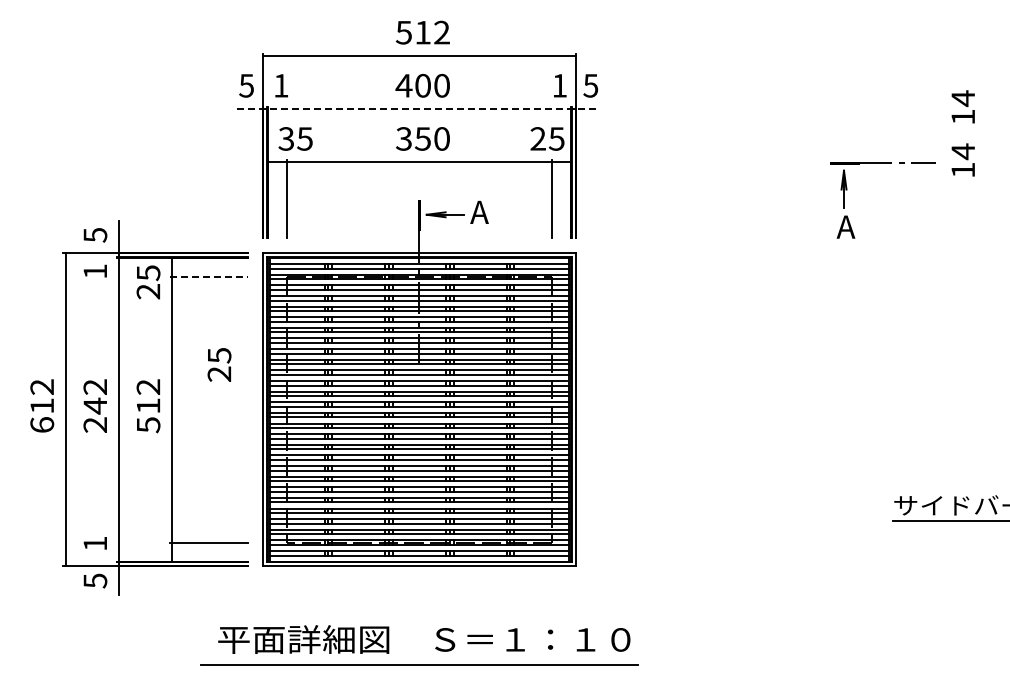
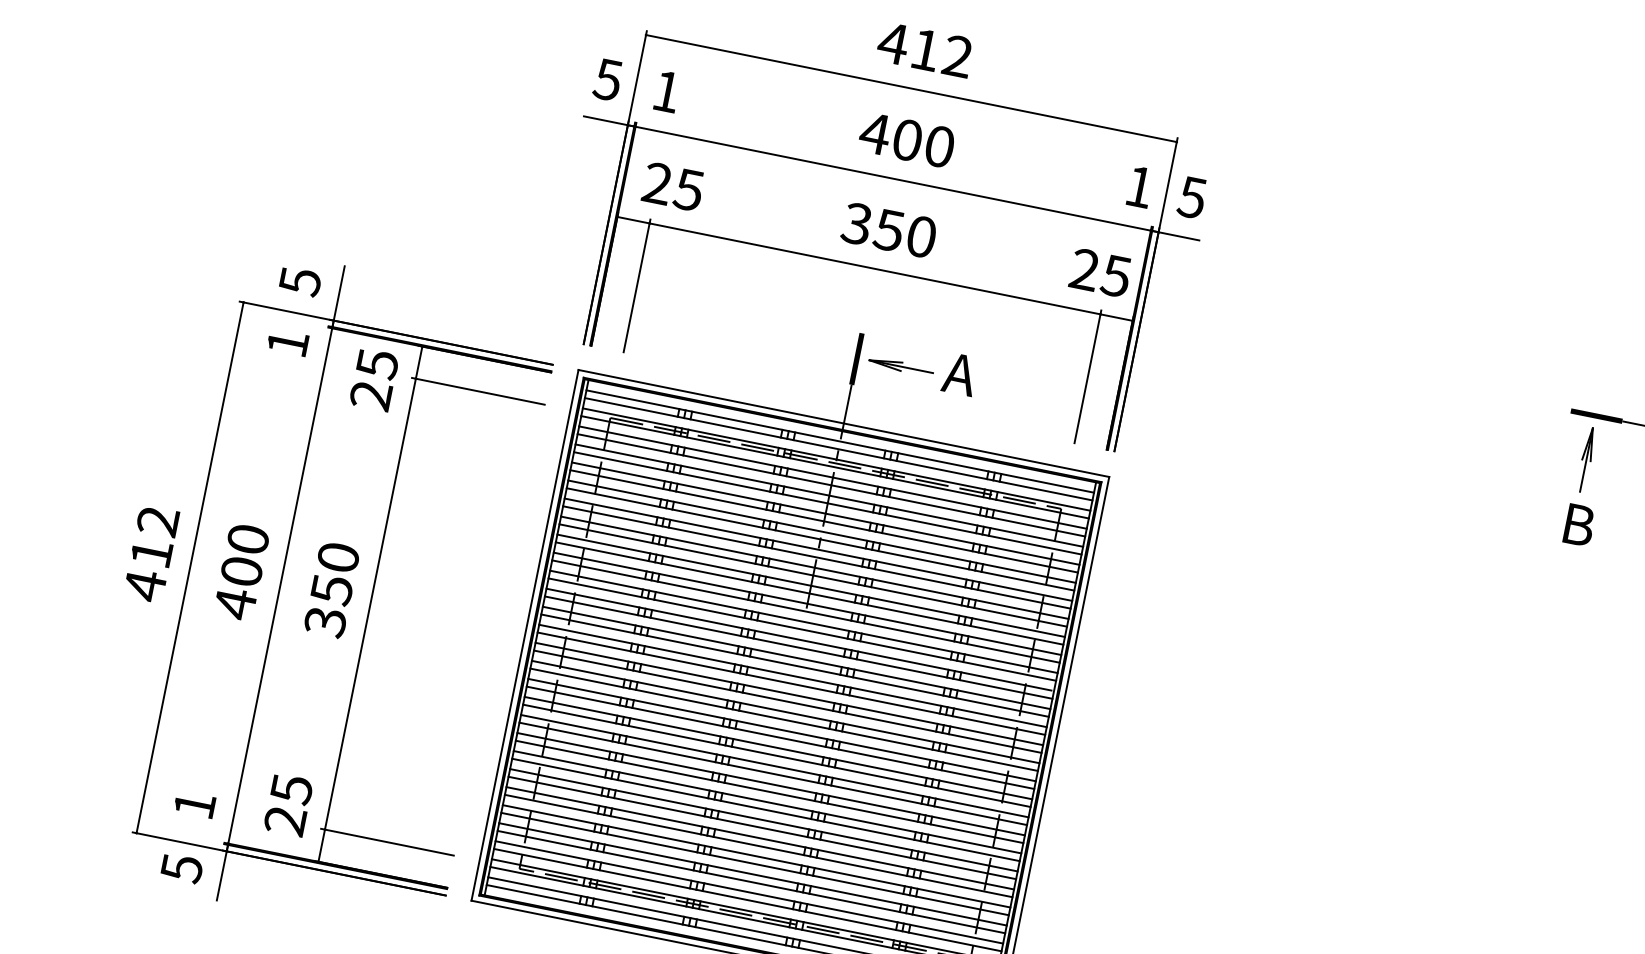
text: (403, 32) -> (892, 43), 512 -> 412
line: (418, 109) -> (891, 178), dashed -> solid
text: (286, 138) -> (657, 182), 35 -> 25
text: (845, 226) -> (1576, 523), A -> B
line: (209, 277) -> (479, 392), dashed -> solid
text: (219, 364) -> (288, 804), moved
text: (148, 405) -> (332, 588), 512 -> 350
text: (95, 406) -> (241, 572), 242 -> 400
text: (42, 424) -> (145, 584), 612 -> 412

